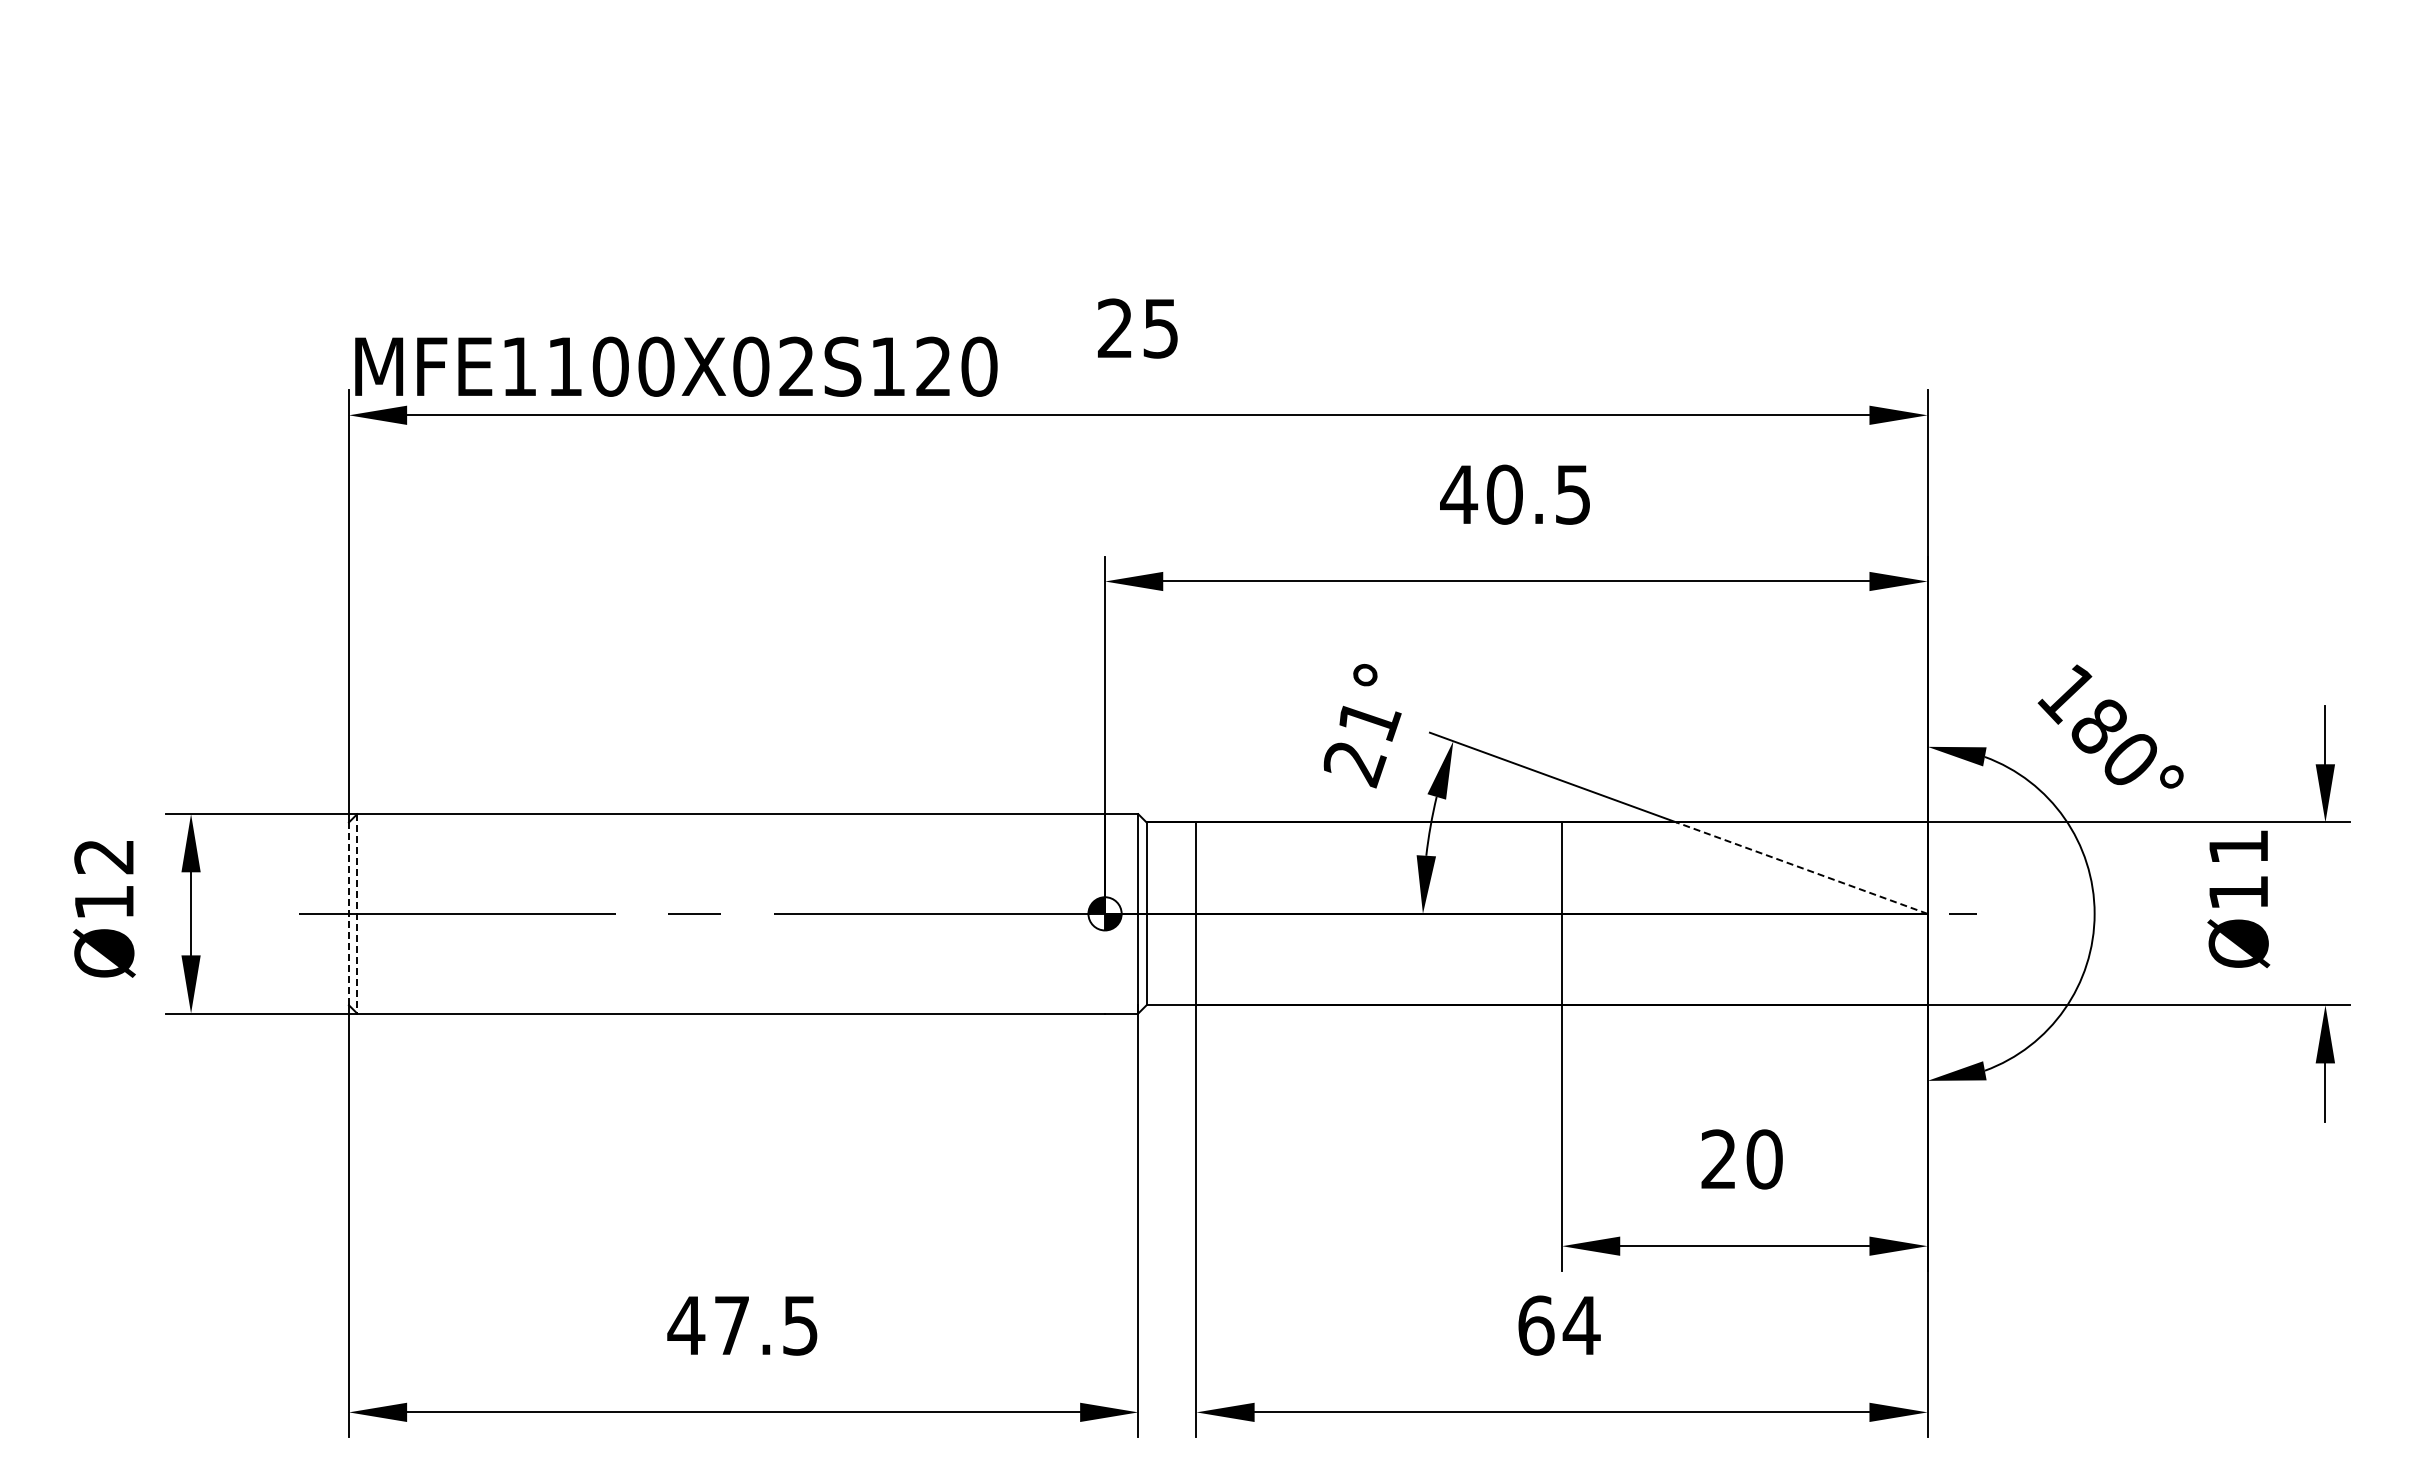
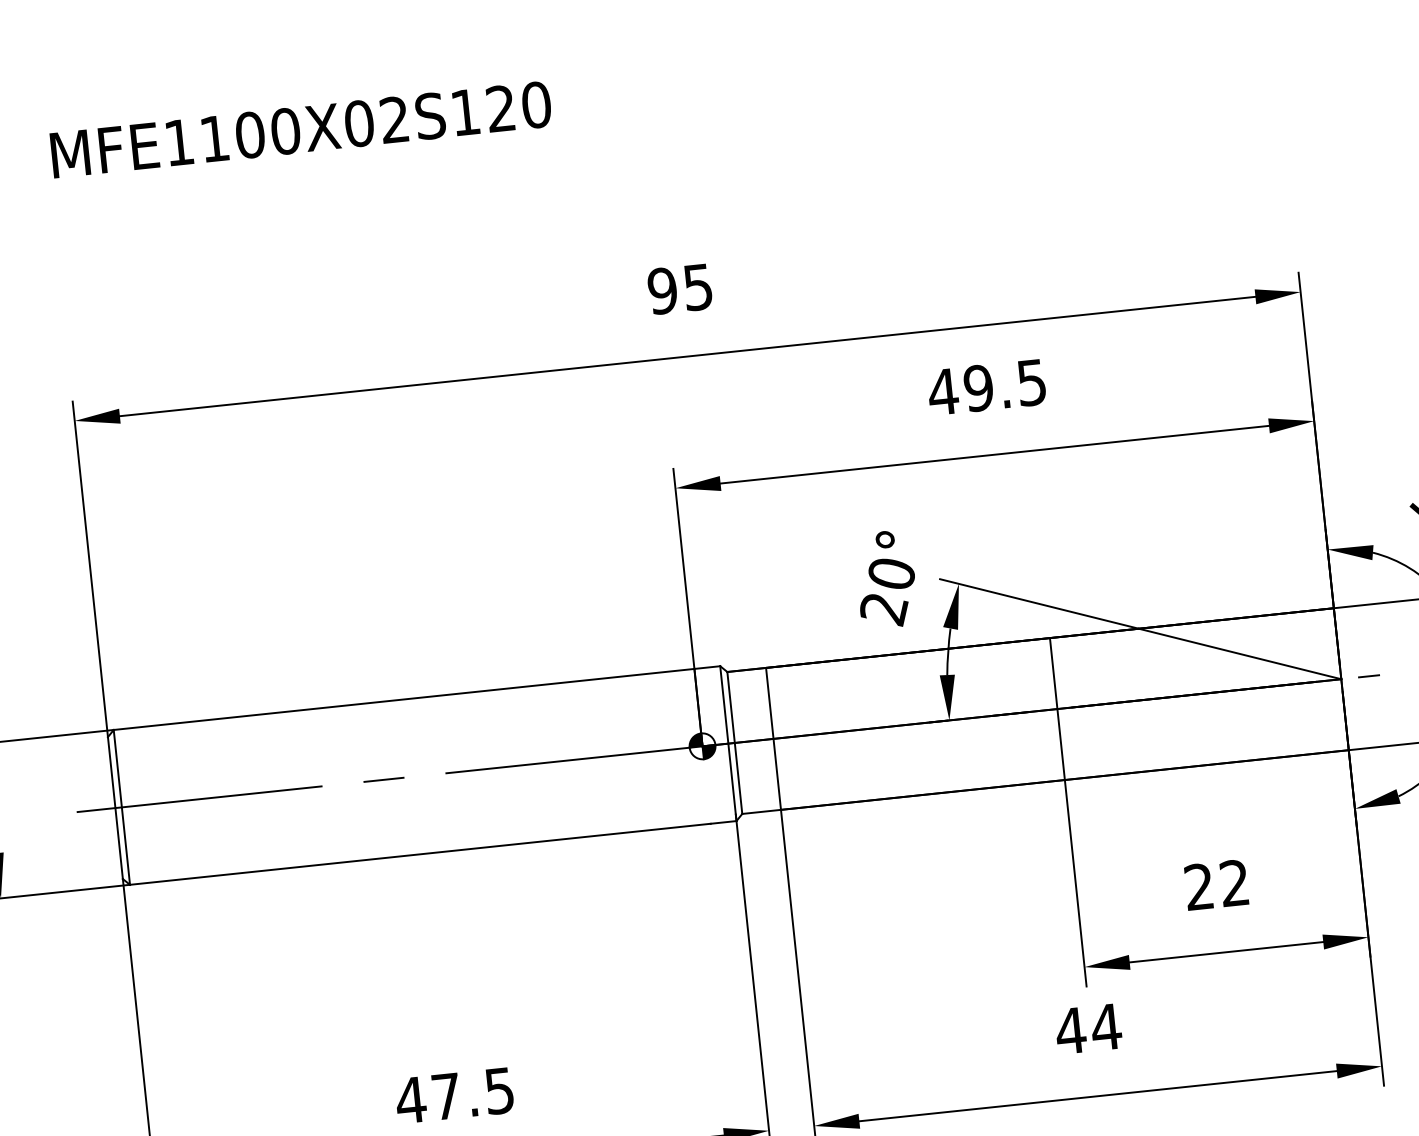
text: (1115, 328) -> (662, 290), 25 -> 95
text: (676, 366) -> (301, 129), moved
text: (1504, 494) -> (978, 388), 40.5 -> 49.5
text: (1370, 720) -> (892, 574), 21° -> 20°
line: (1802, 868) -> (1240, 654), dashed -> solid
line: (357, 913) -> (122, 807), dashed -> solid
line: (348, 914) -> (115, 808), dashed -> solid
text: (1764, 1159) -> (1234, 883), 20 -> 22
text: (1536, 1325) -> (1071, 1030), 64 -> 44

